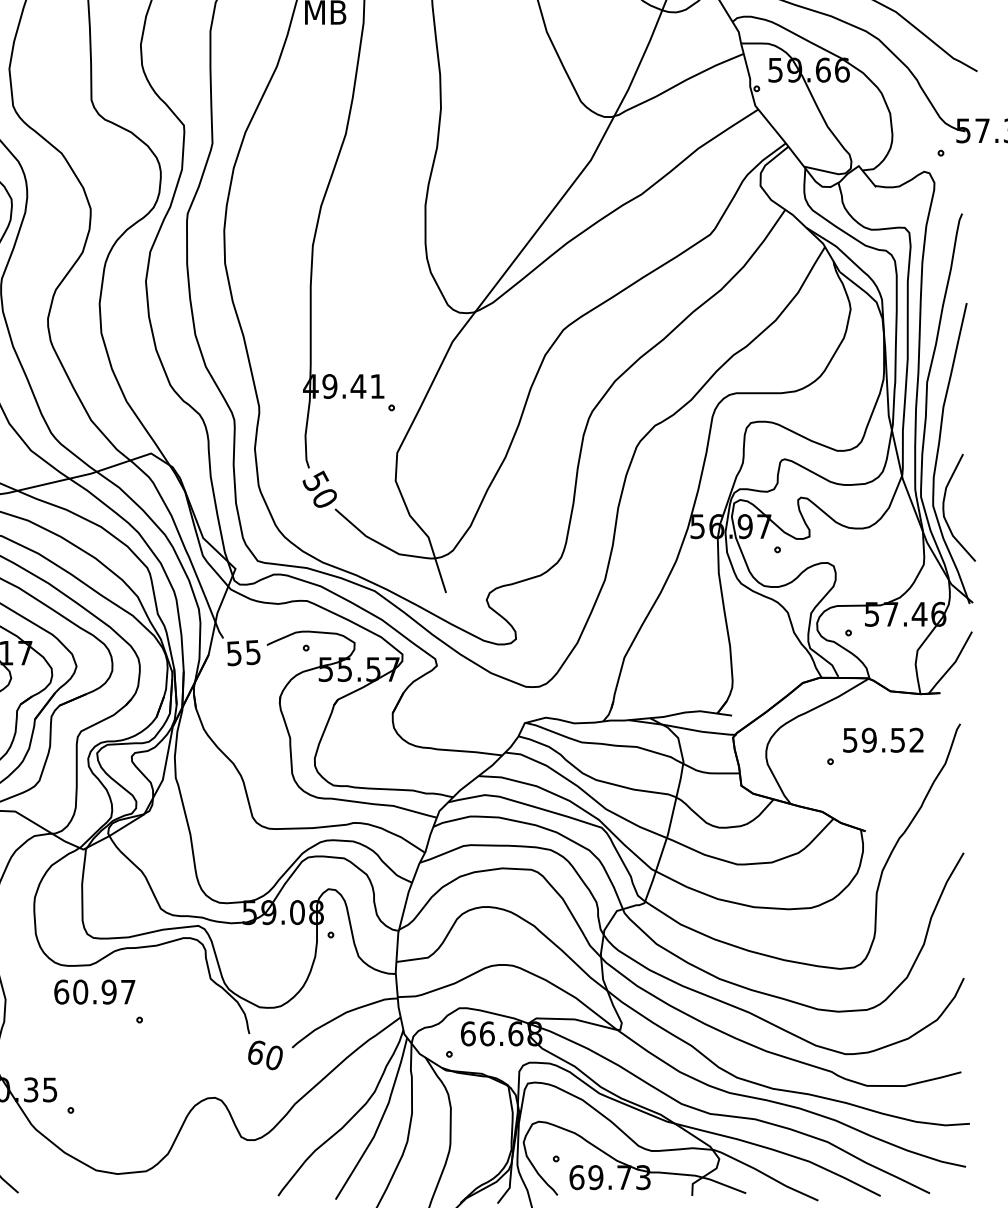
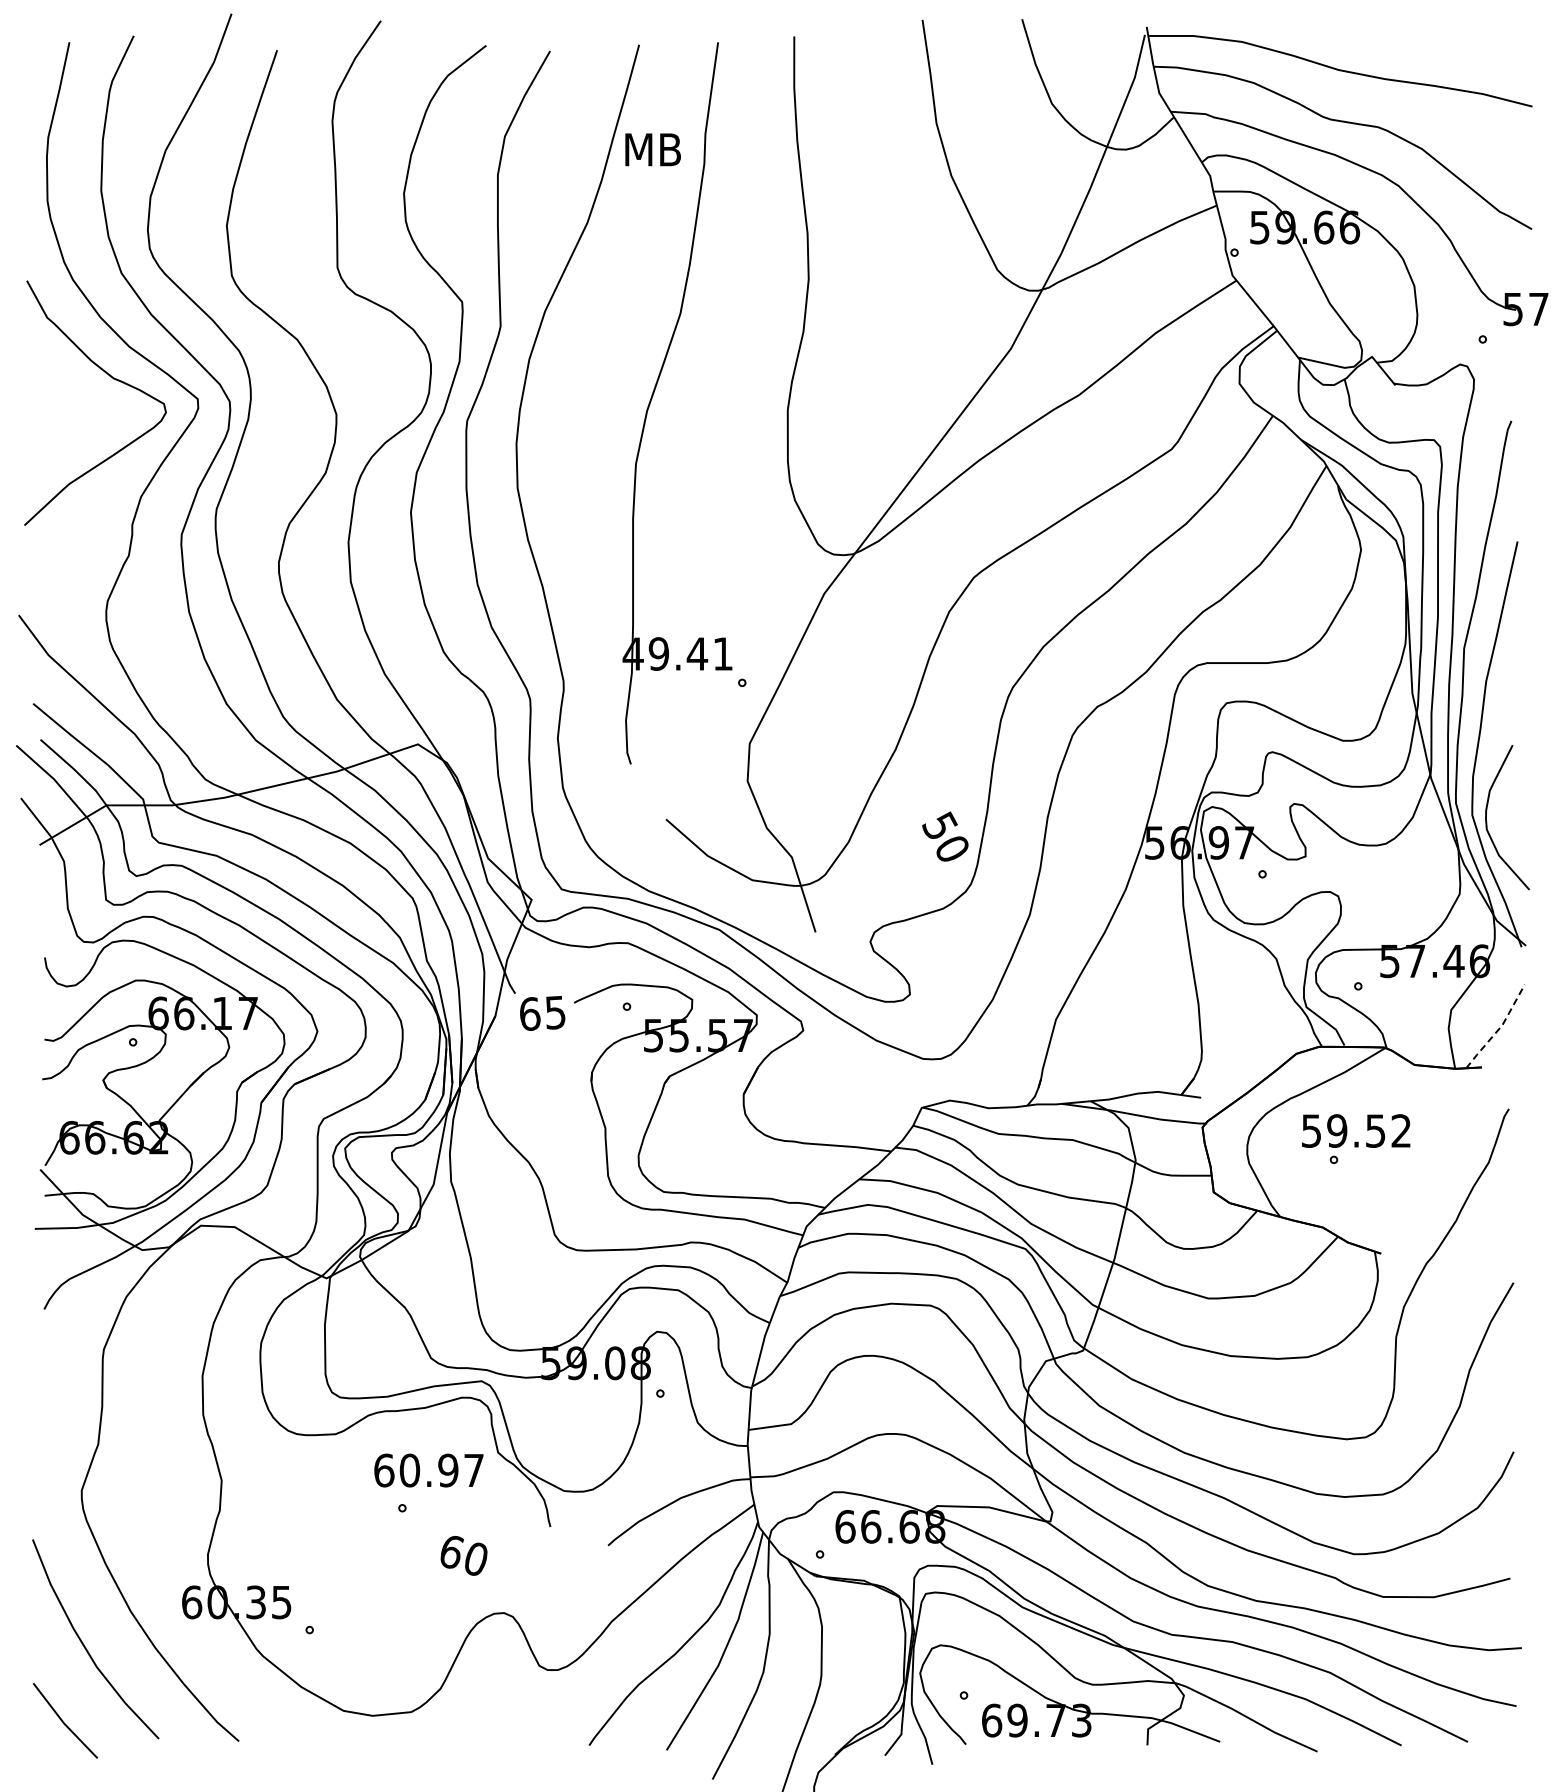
text: (319, 489) -> (945, 836), moved
text: (234, 653) -> (530, 1014), 55 -> 65
line: (953, 664) -> (1499, 1028), solid -> dashed
text: (883, 739) -> (1356, 1130), moved
text: (94, 992) -> (428, 1470), moved
text: (265, 1055) -> (463, 1555), moved

